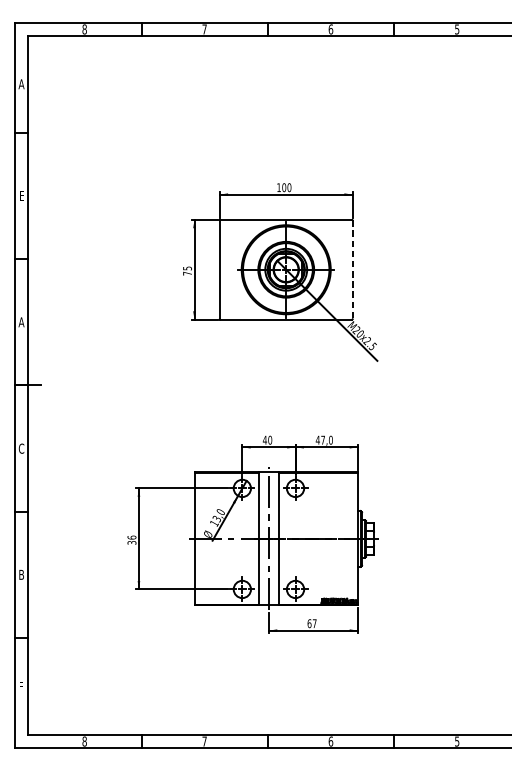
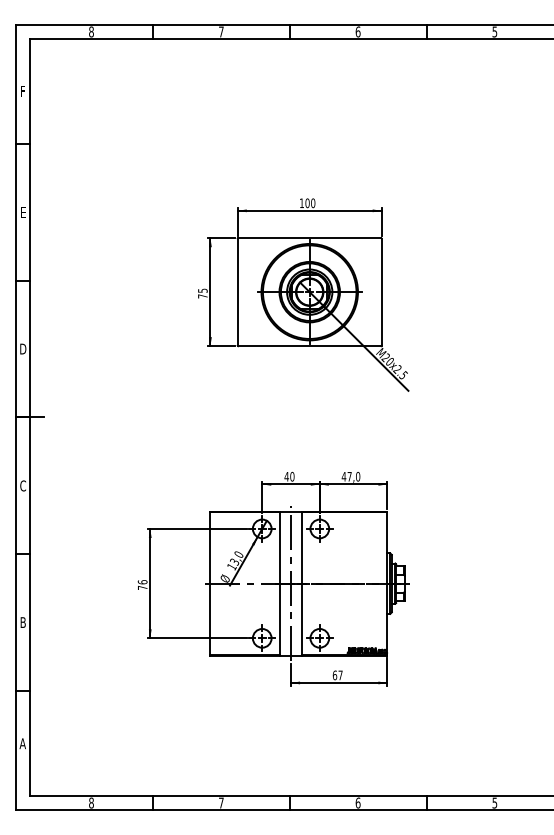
text: (21, 84) -> (23, 91), A -> F
line: (352, 270) -> (381, 292), dashed -> solid
text: (21, 321) -> (23, 348), A -> D
text: (131, 542) -> (142, 587), 36 -> 76
text: (20, 686) -> (22, 743), F -> A

